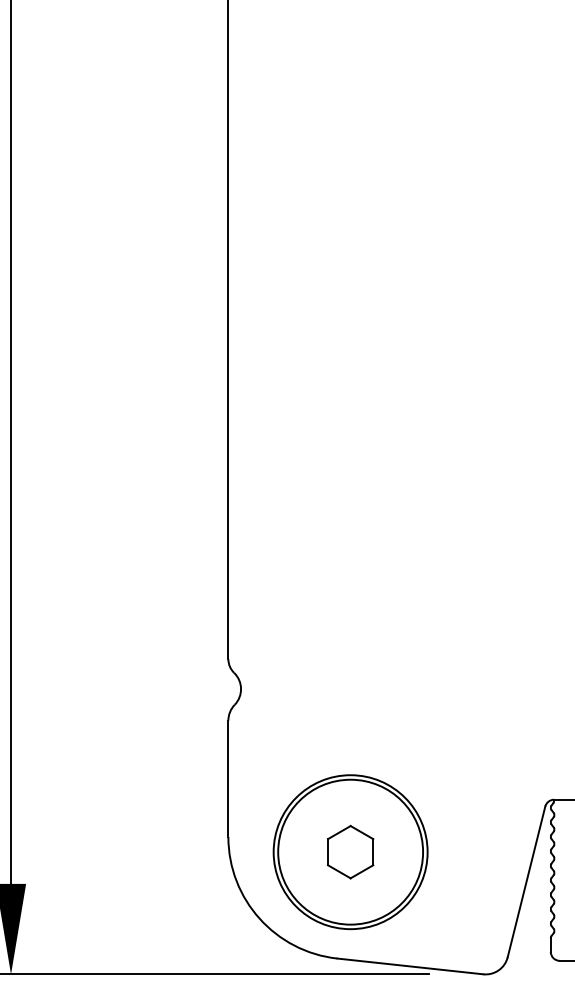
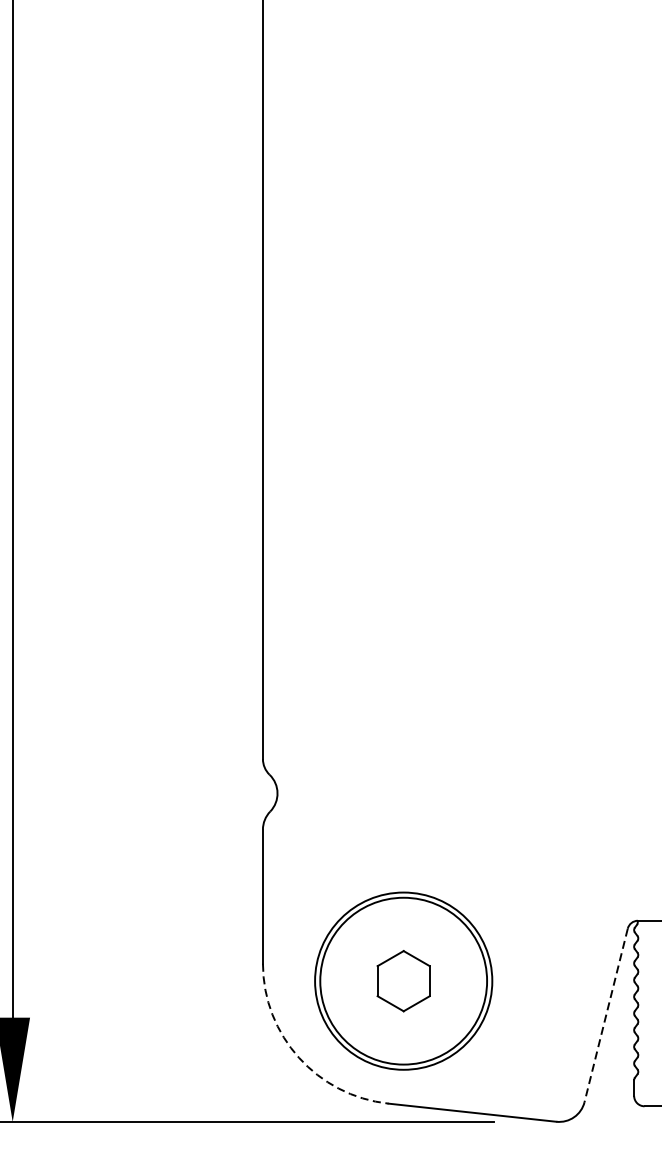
line: (526, 881) -> (606, 1014), solid -> dashed
arc: (259, 918) -> (298, 1057), solid -> dashed

